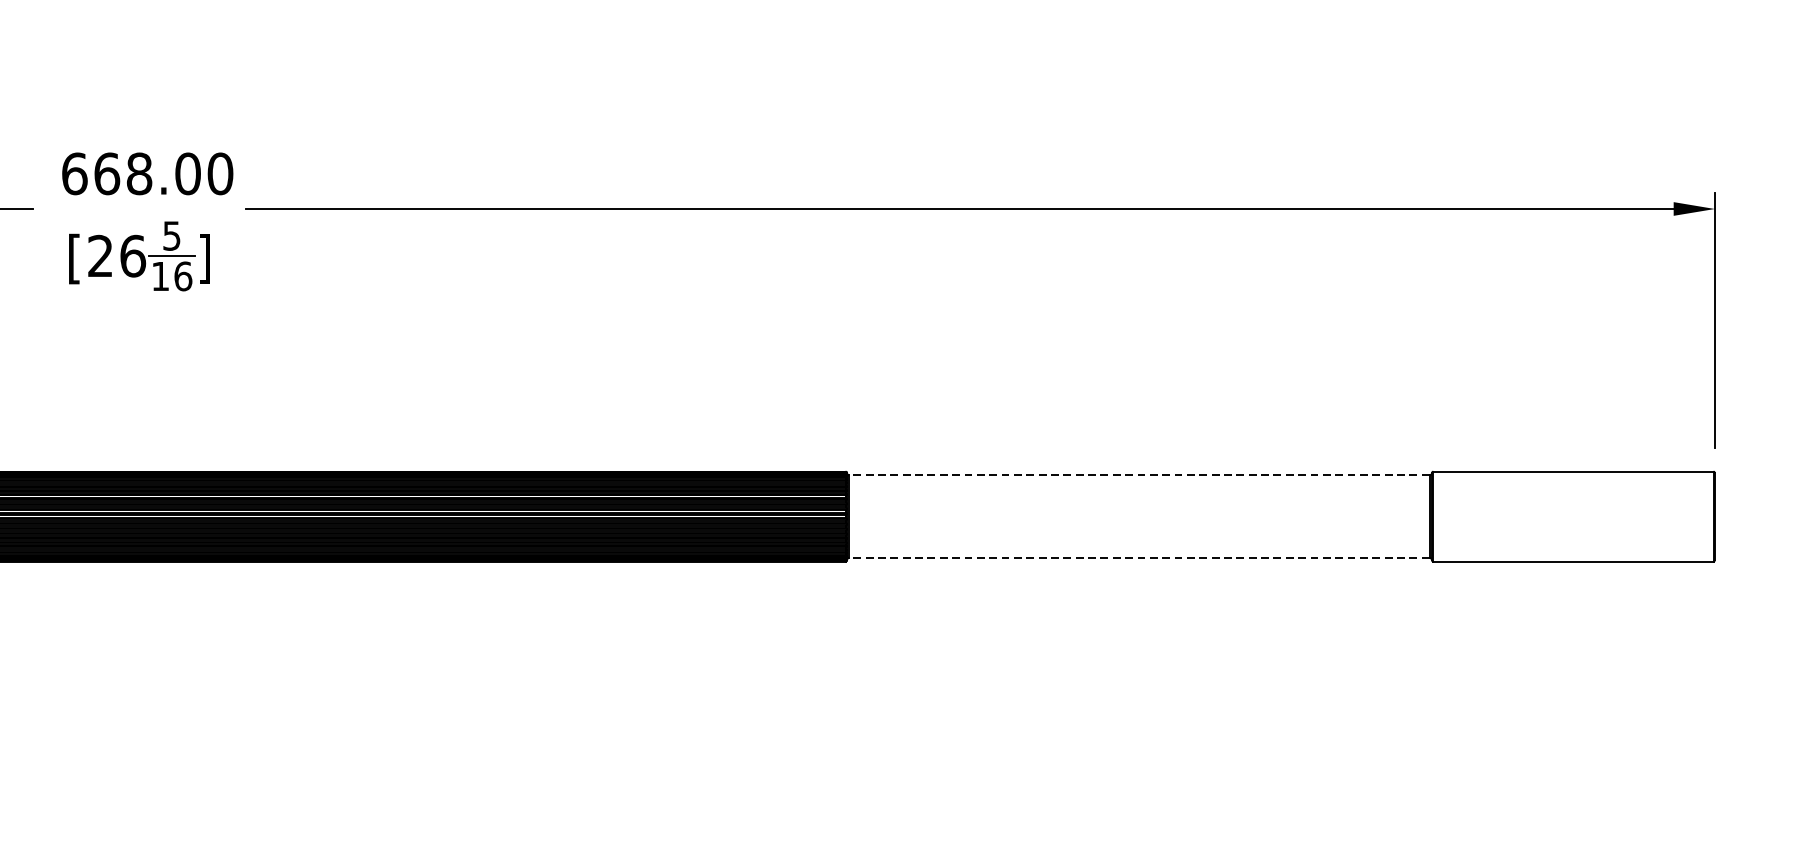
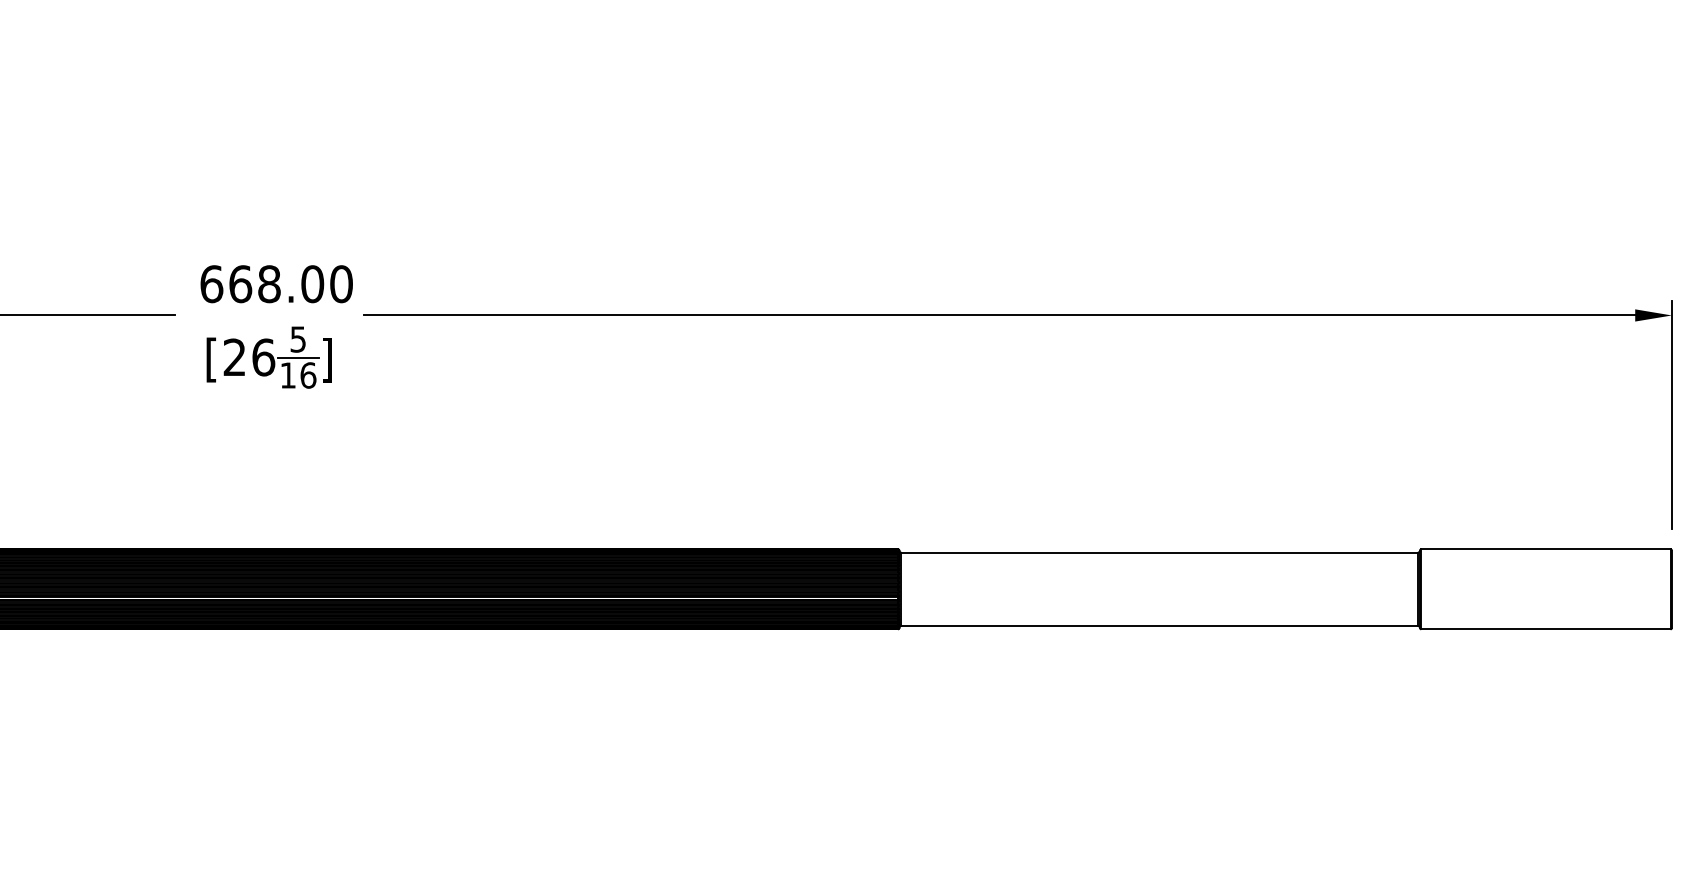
line: (1139, 475) -> (1159, 552), dashed -> solid
line: (1139, 557) -> (1159, 625), dashed -> solid

